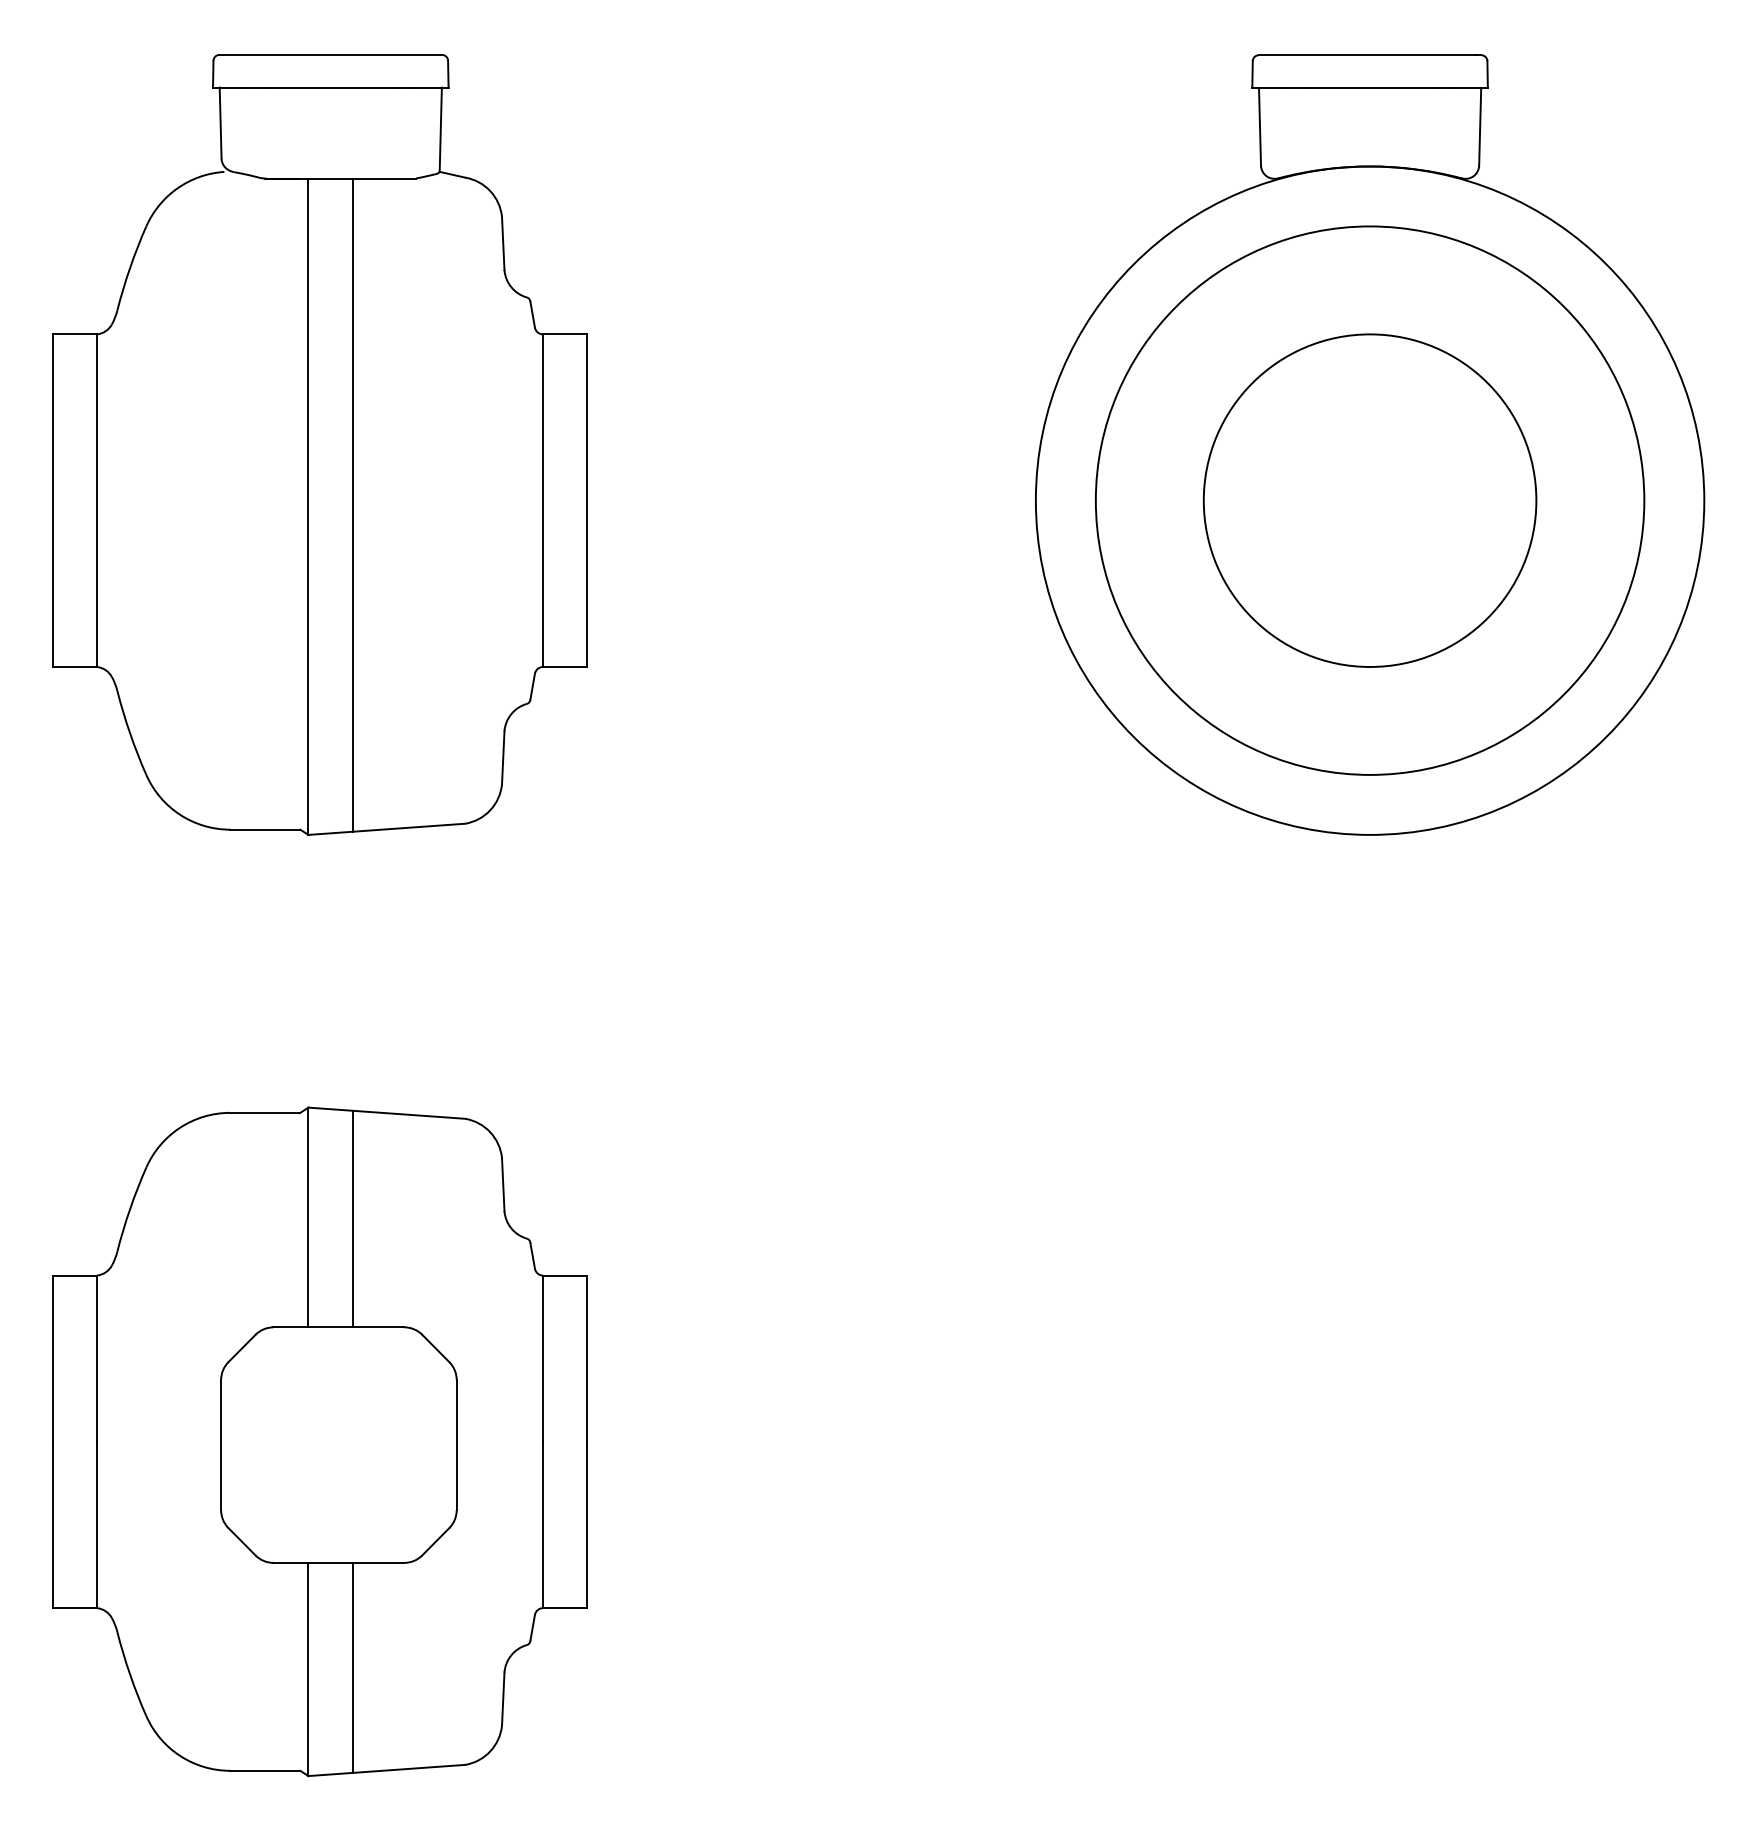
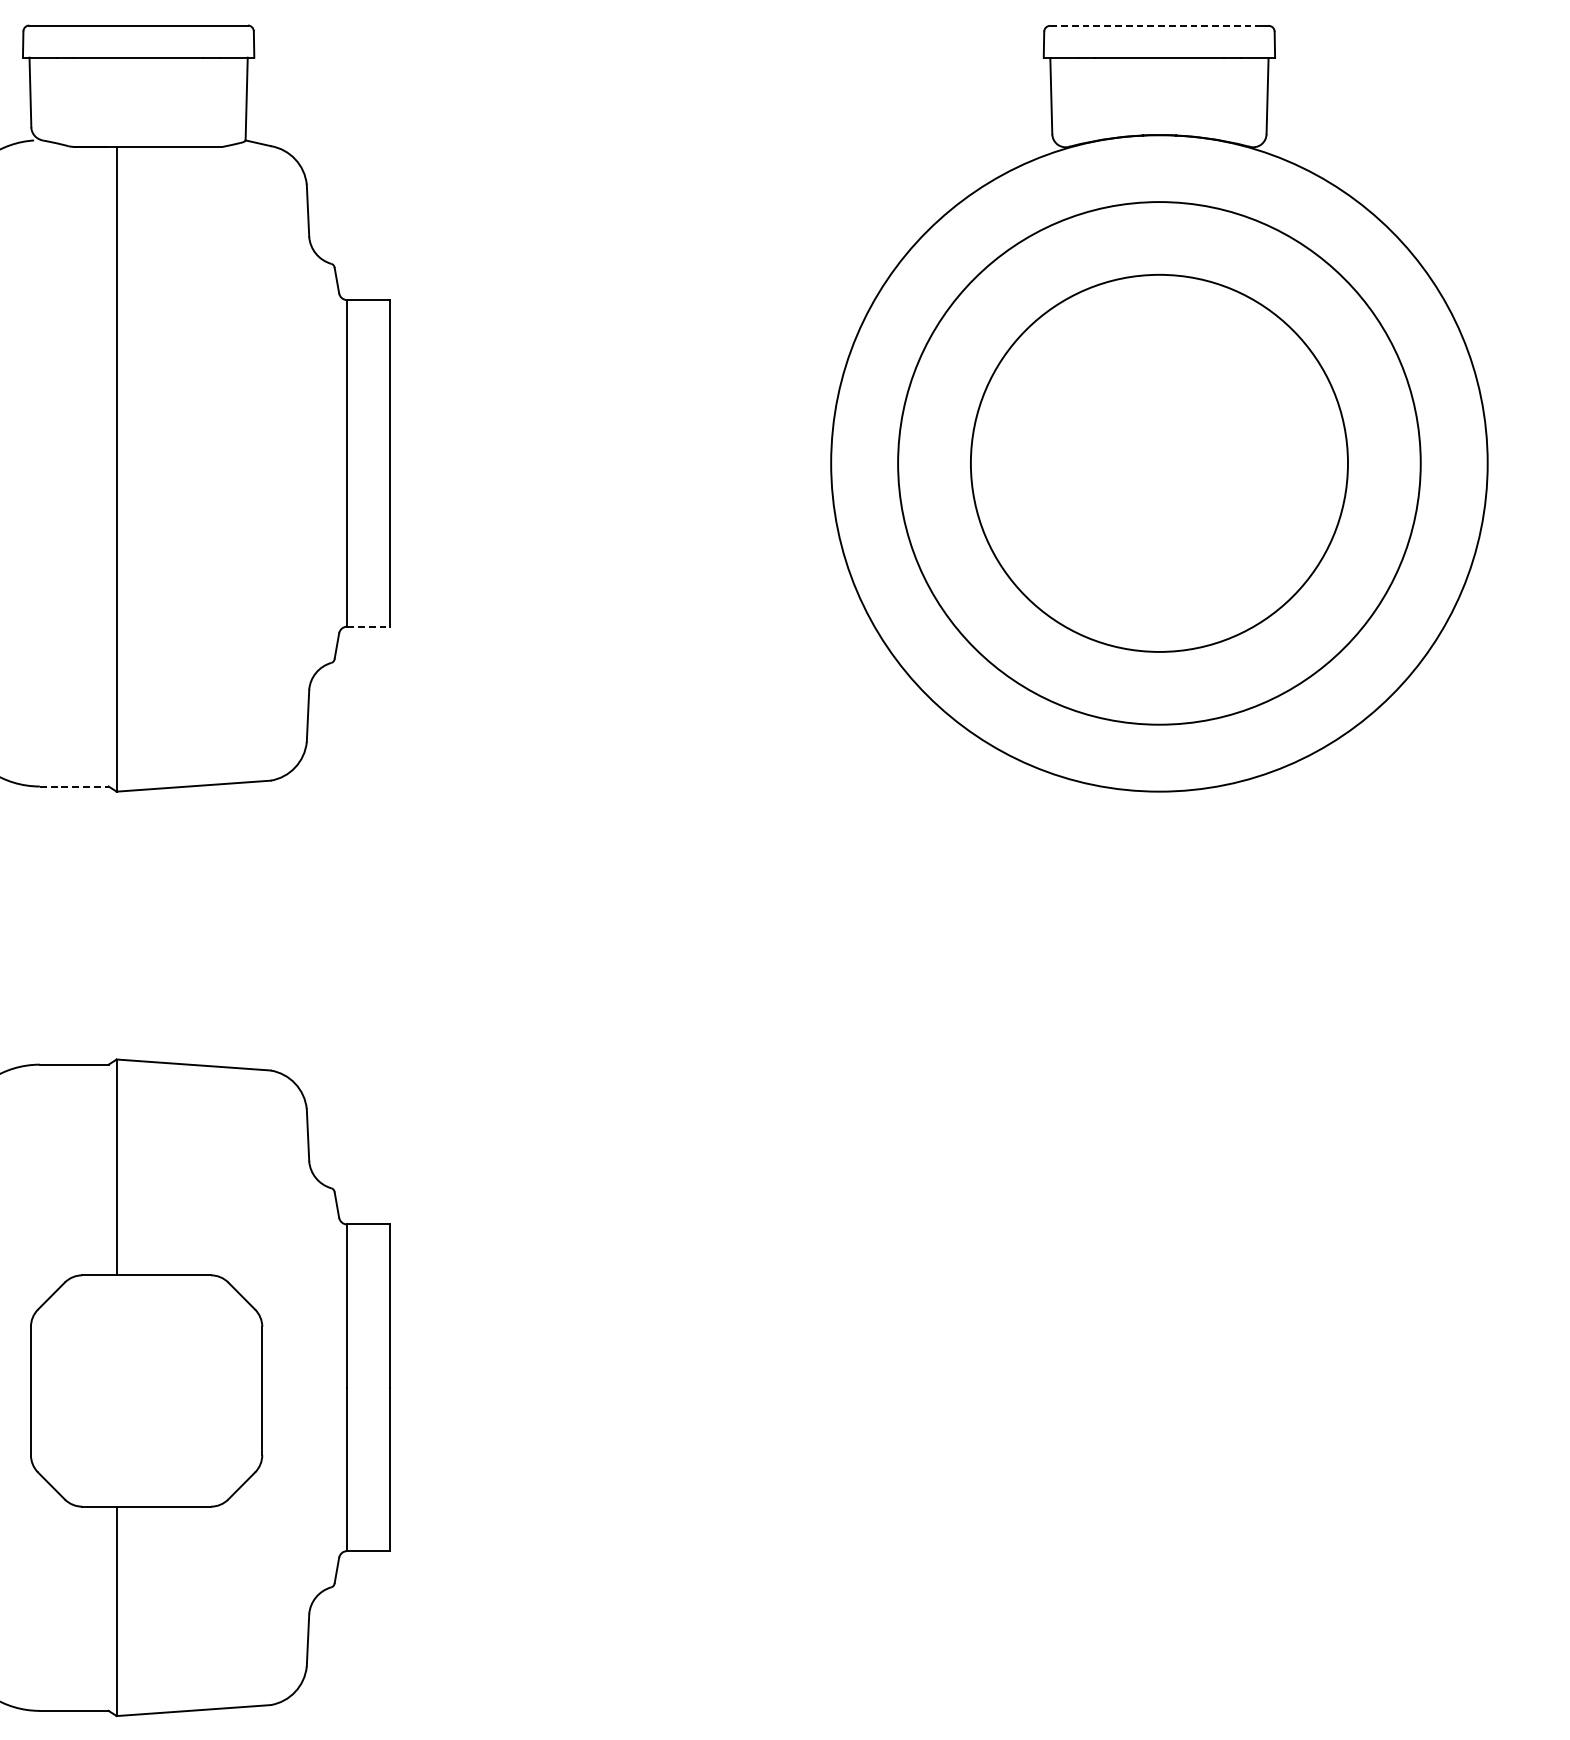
line: (1367, 55) -> (1156, 26), solid -> dashed
circle: (1369, 500) -> (1158, 463), size x0.7
circle: (1369, 500) -> (1158, 463), size x1.6
line: (352, 504) -> (159, 467), removed
line: (564, 666) -> (368, 626), solid -> dashed
line: (265, 829) -> (74, 786), solid -> dashed
line: (352, 1218) -> (159, 1168), removed
line: (352, 1667) -> (159, 1609), removed

